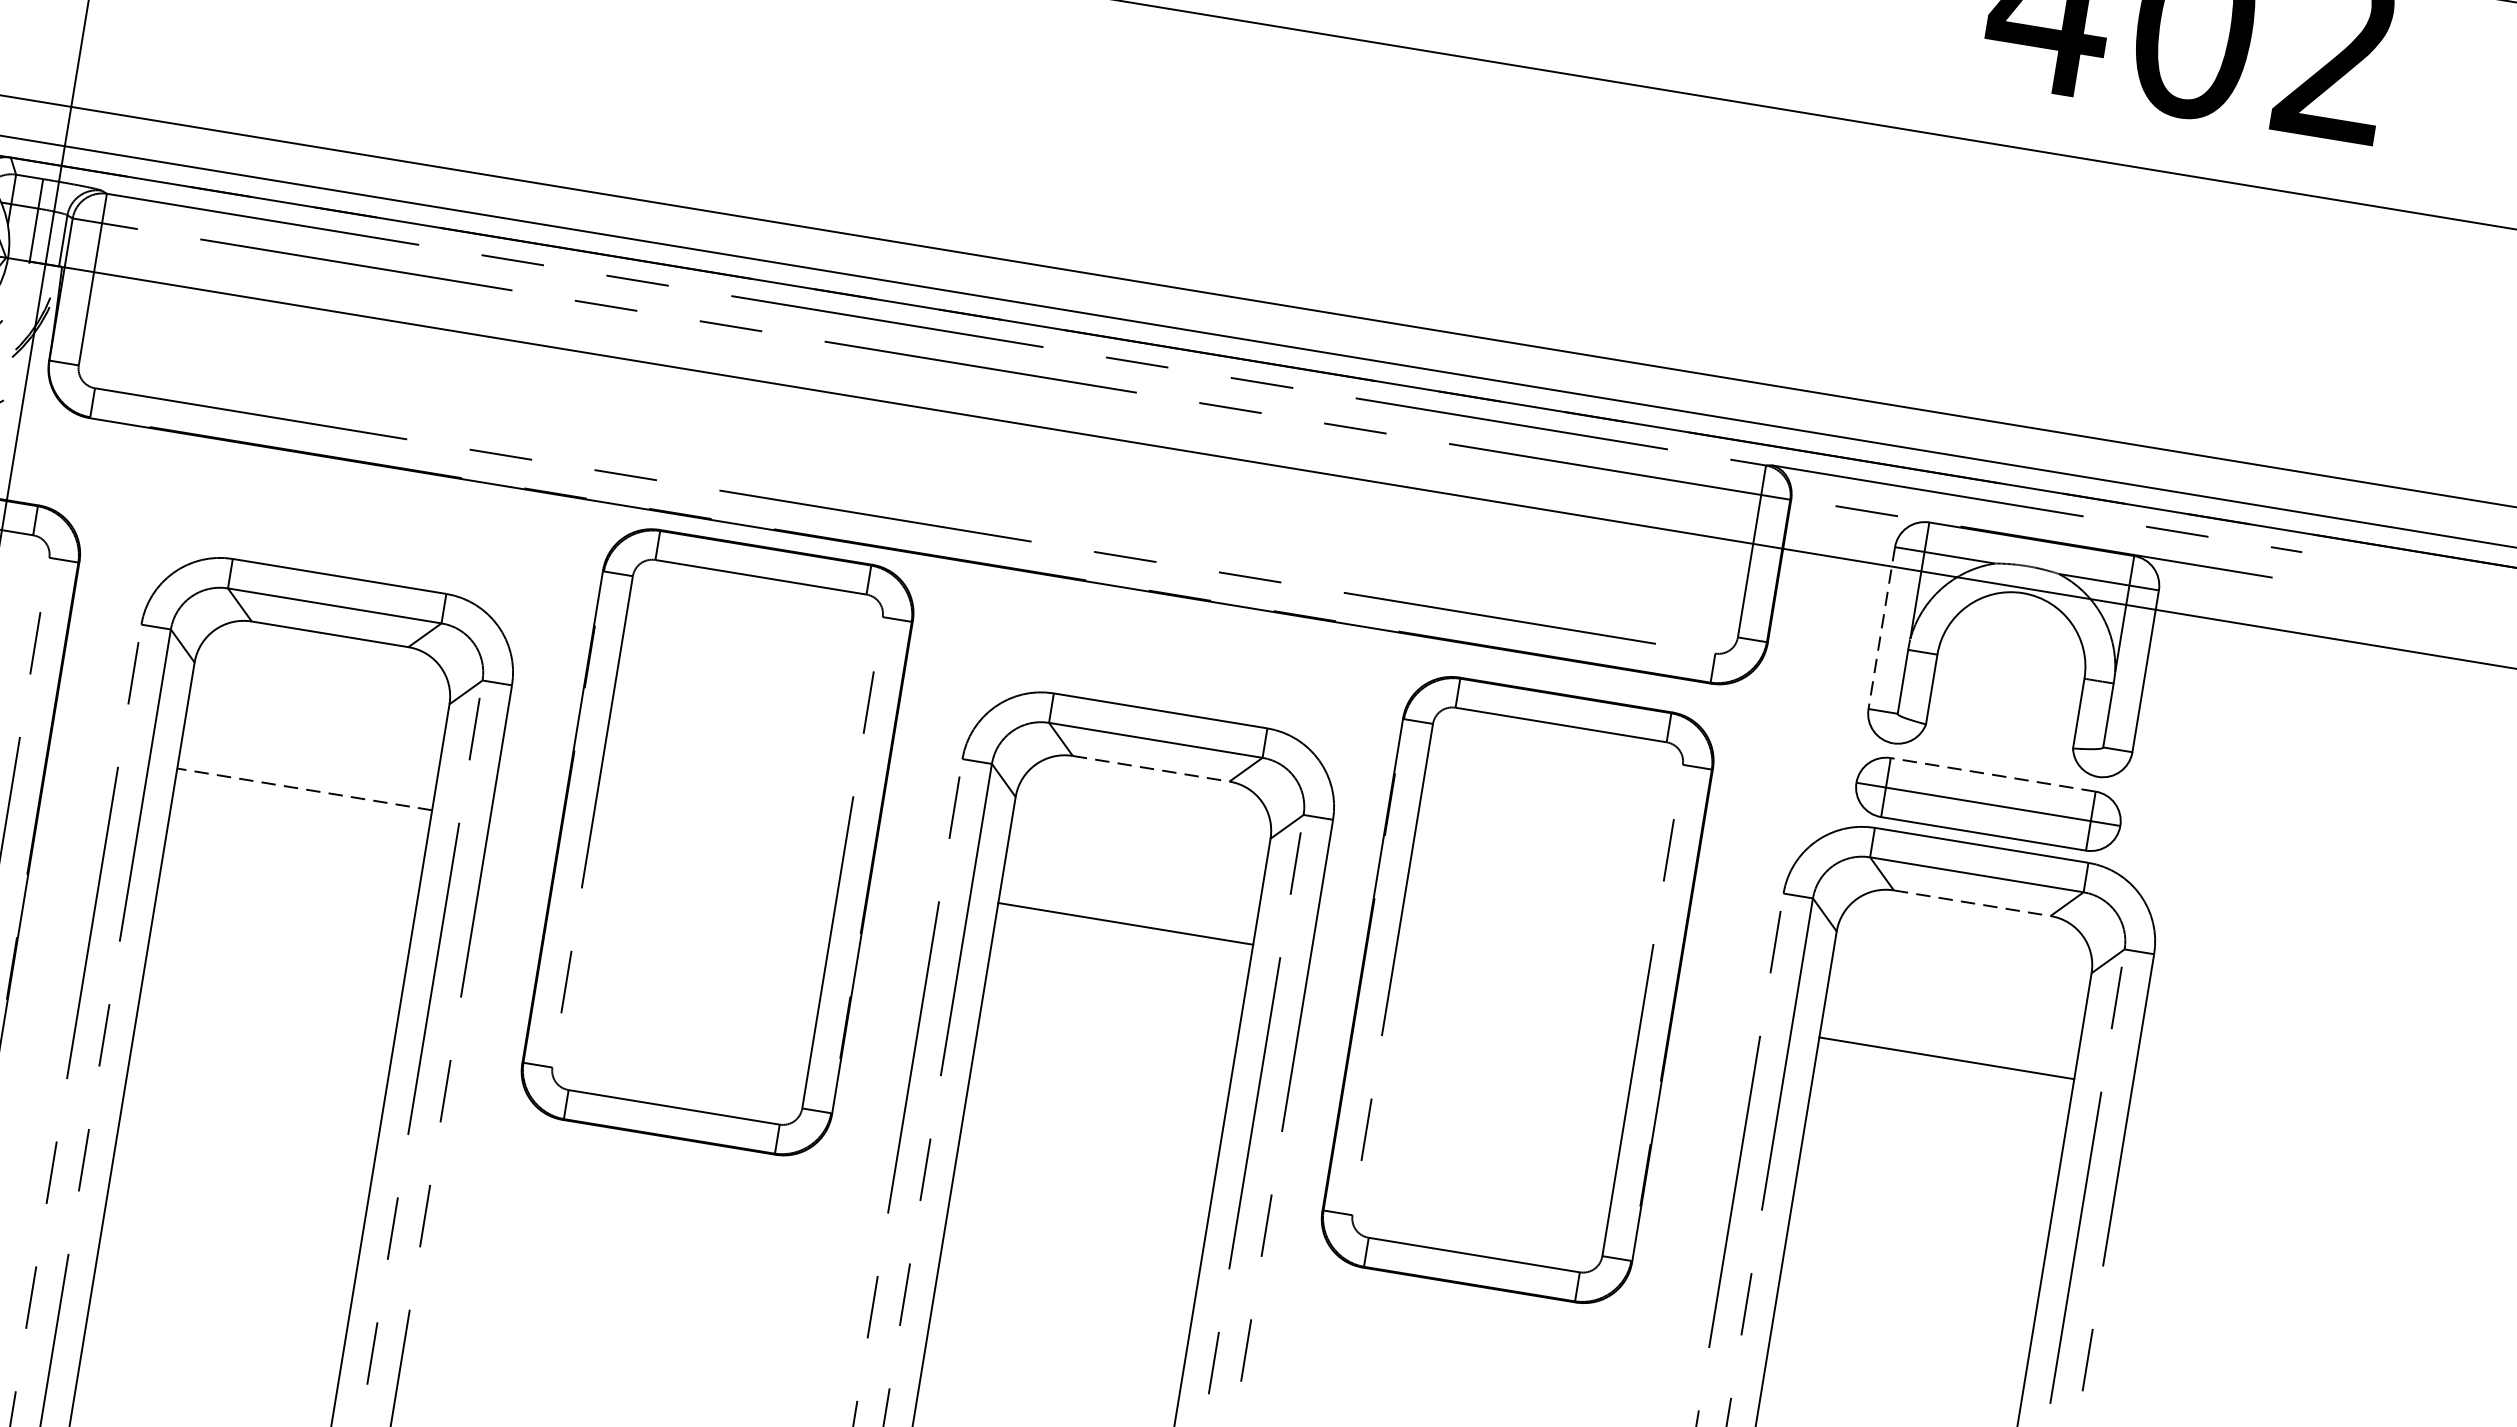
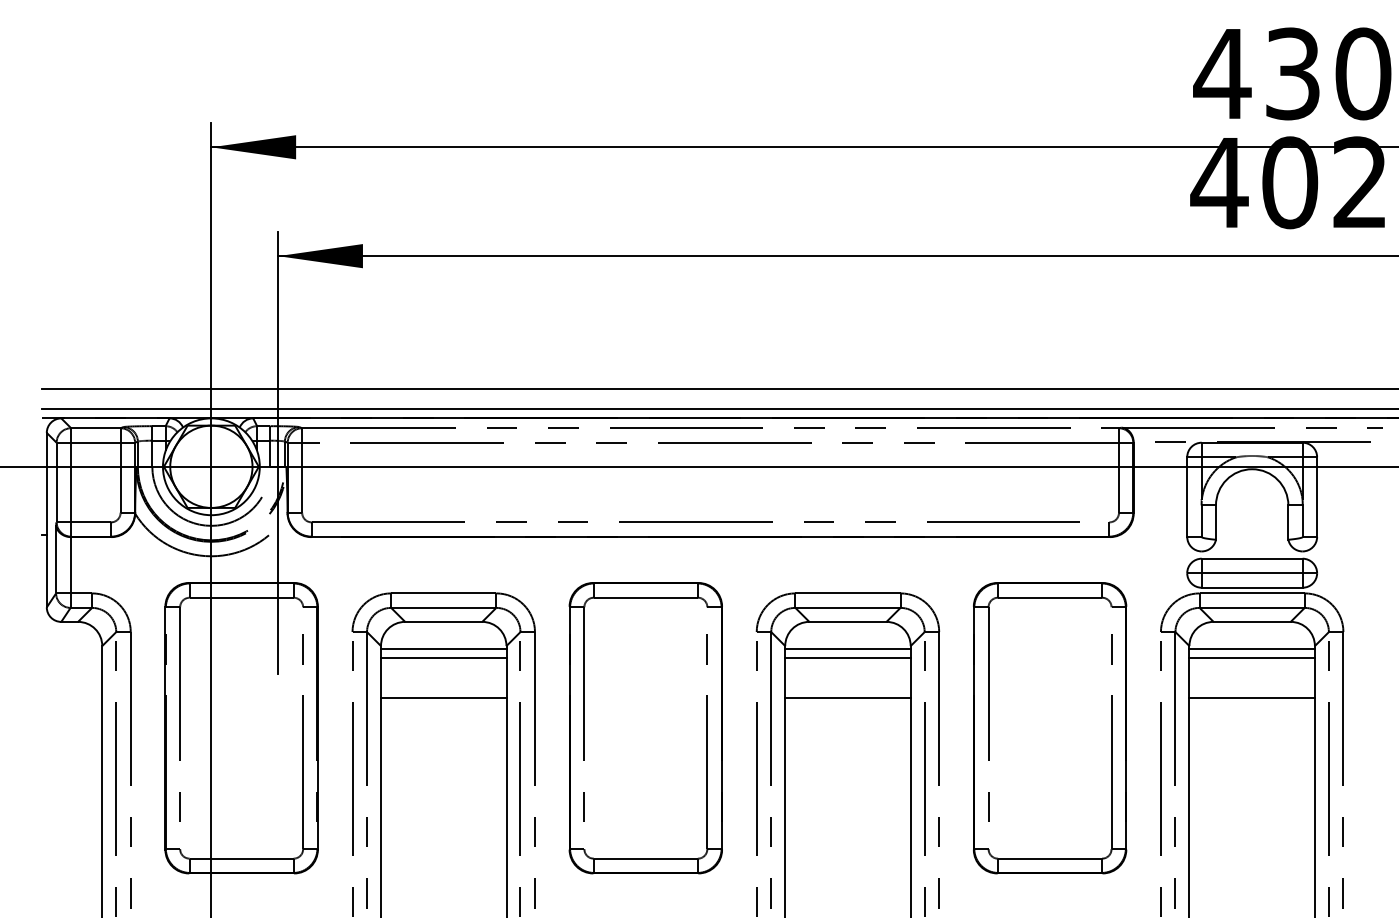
line: (1882, 629) -> (1187, 497), dashed -> solid
line: (320, 690) -> (443, 649), added
line: (317, 708) -> (443, 658), added
line: (1150, 767) -> (847, 621), dashed -> solid
line: (1991, 774) -> (1251, 558), dashed -> solid
line: (304, 789) -> (443, 698), dashed -> solid
line: (1141, 824) -> (847, 649), added
part: (716, 842) -> (645, 728), moved
line: (1138, 842) -> (847, 658), added
line: (1973, 902) -> (1252, 621), dashed -> solid
line: (1961, 959) -> (1251, 649), added
line: (1958, 977) -> (1251, 658), added
part: (1518, 990) -> (1050, 728), moved

